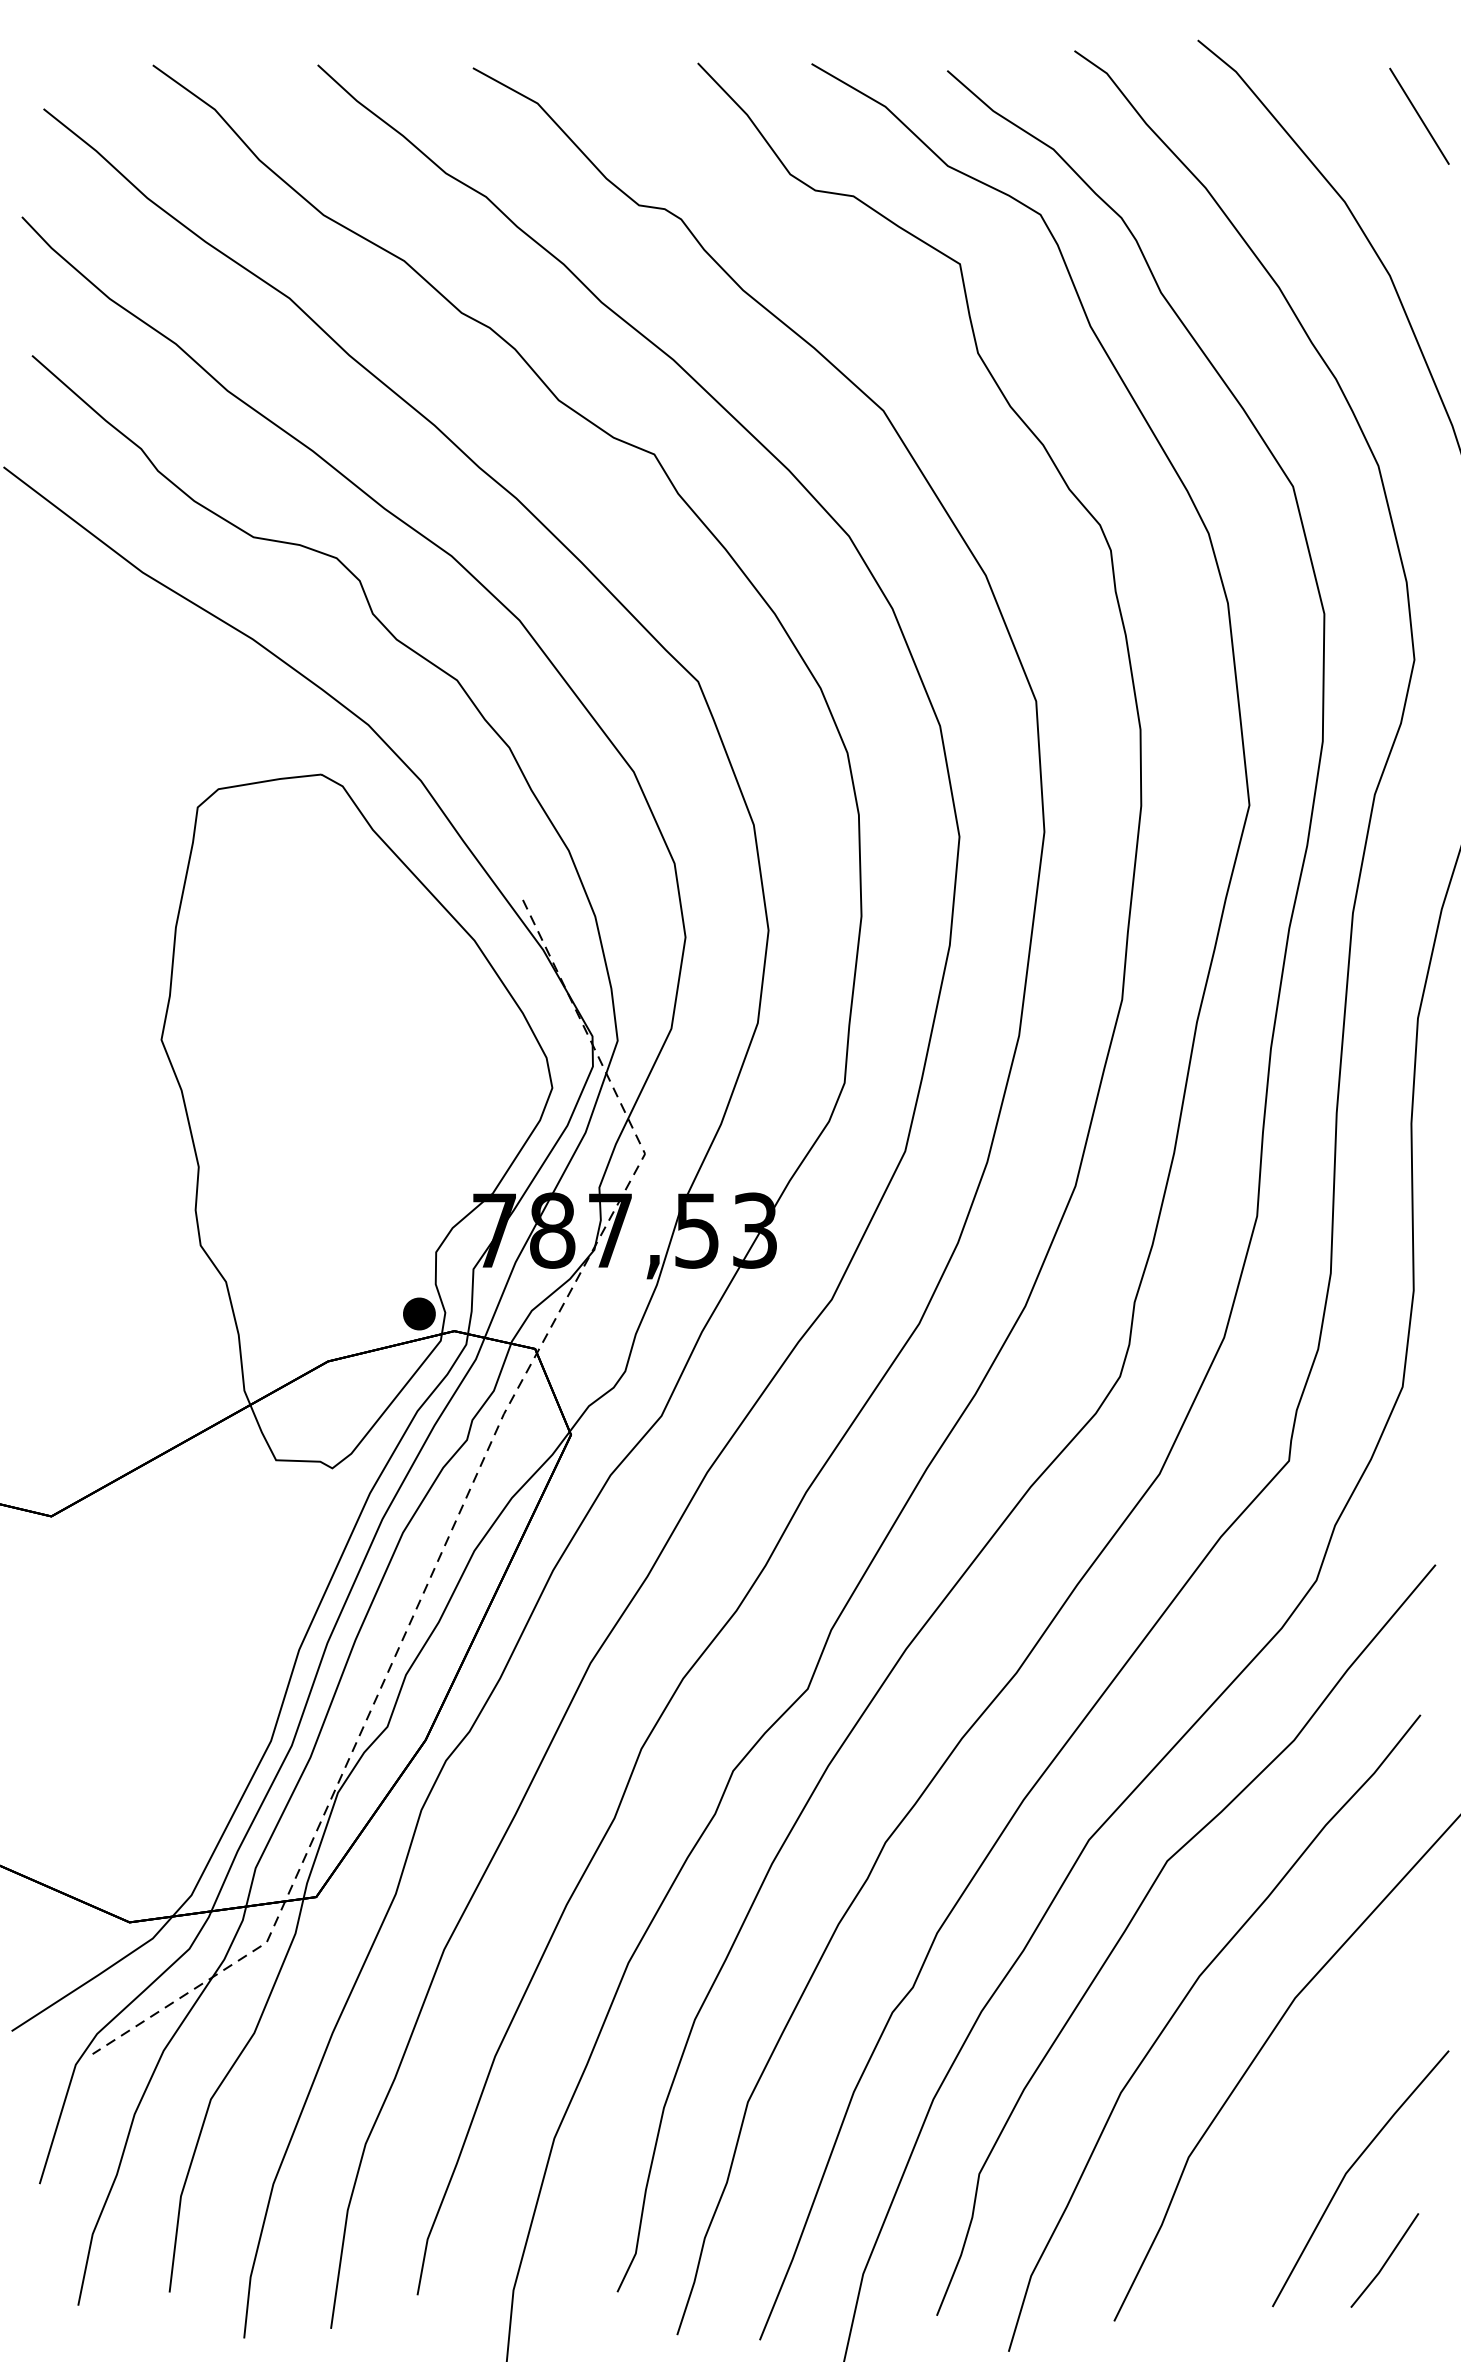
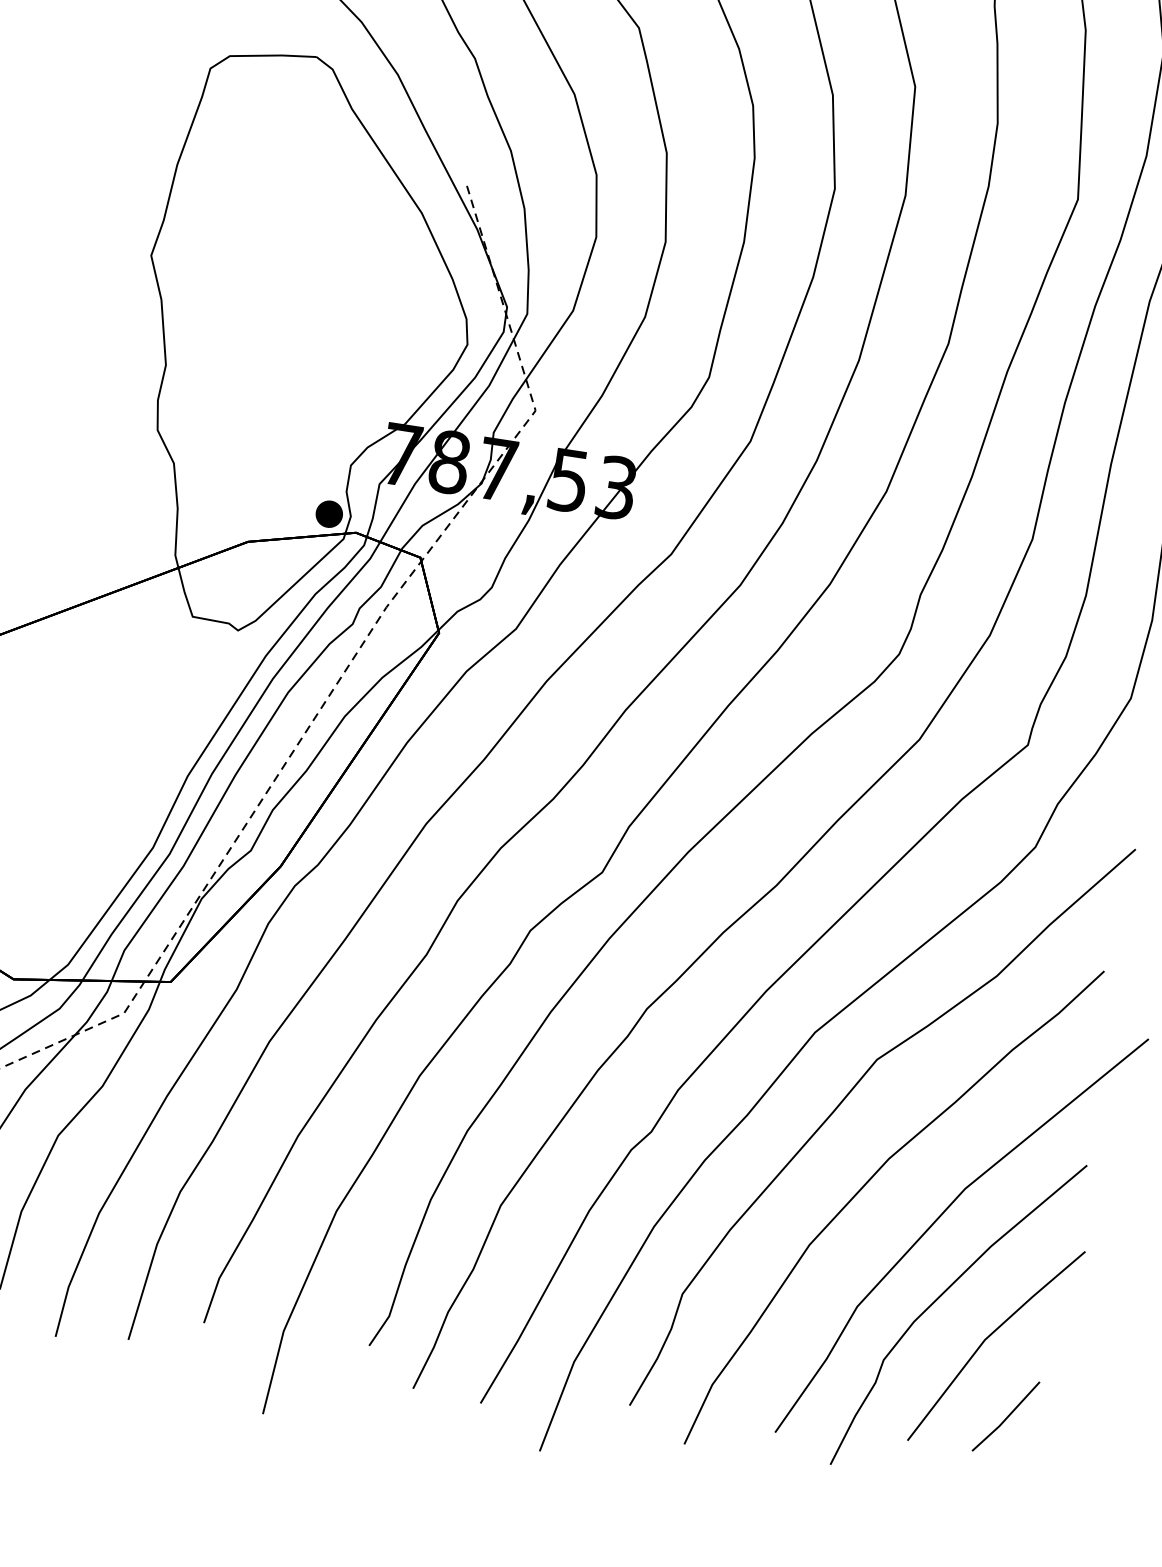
curve: (1284, 2132) -> (939, 1298), added

